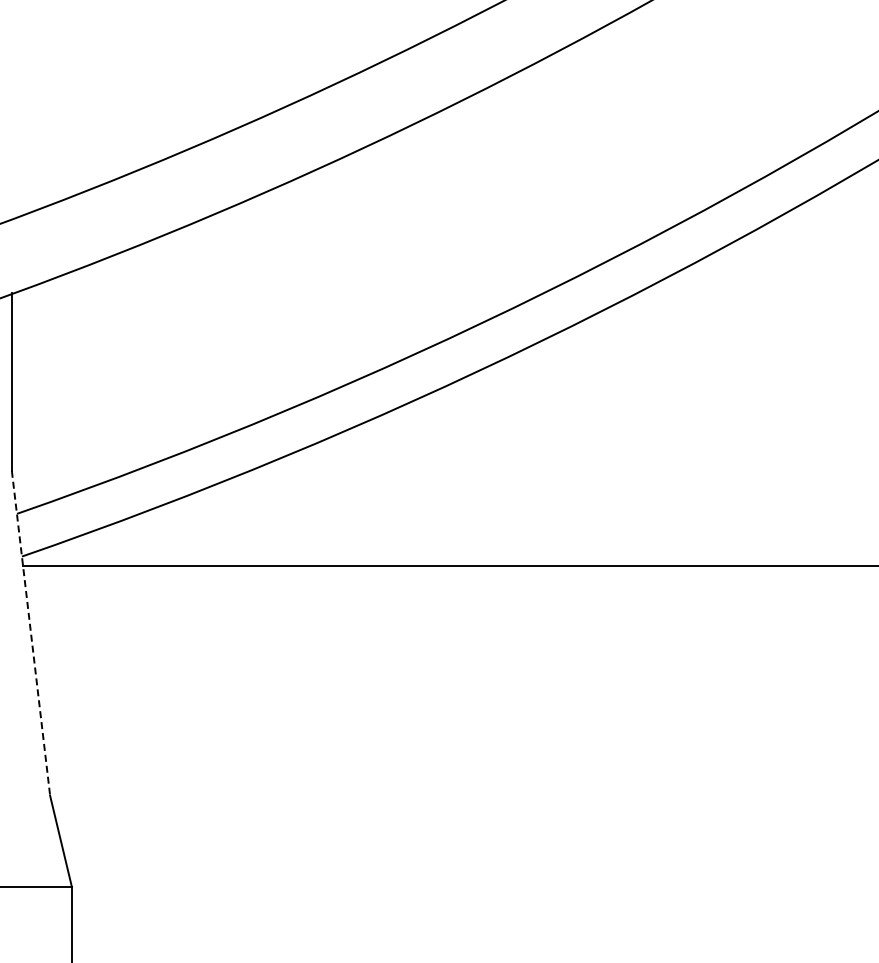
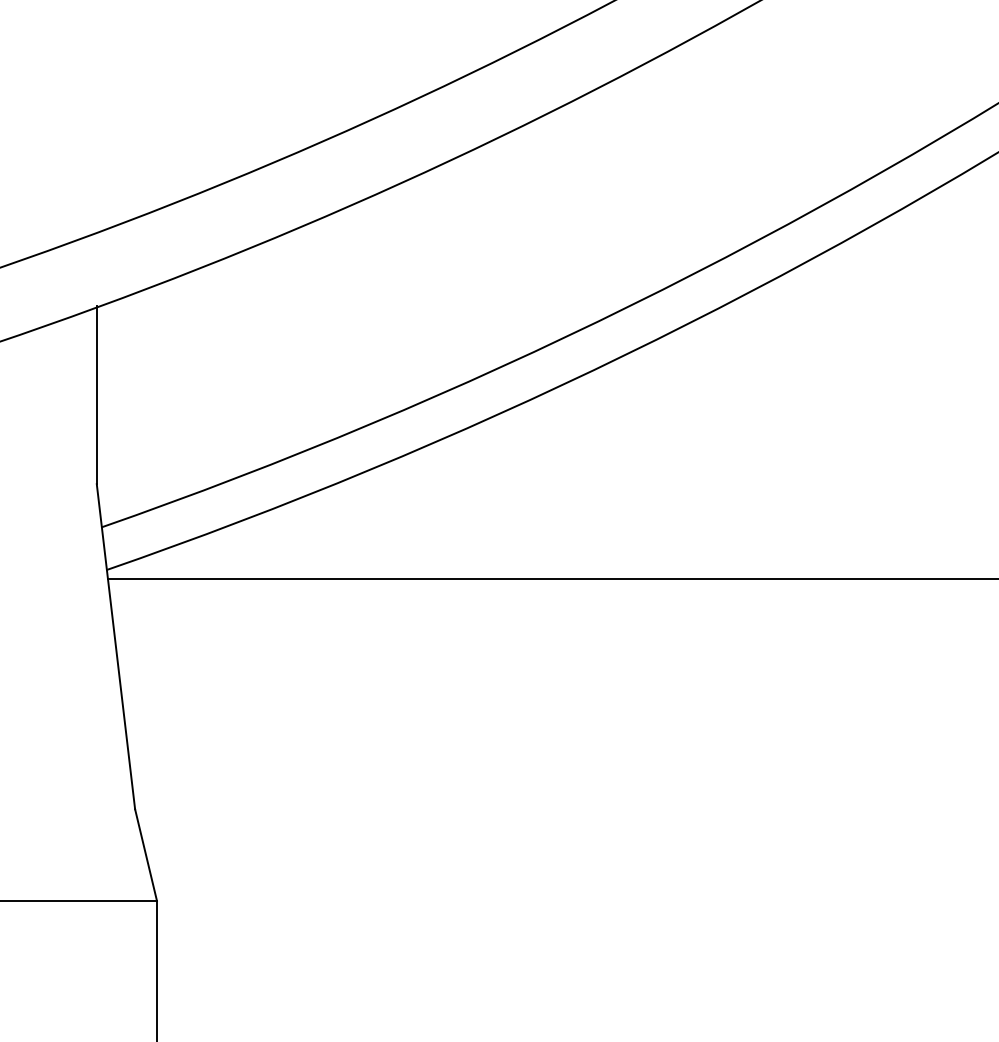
line: (30, 633) -> (115, 646), dashed -> solid

